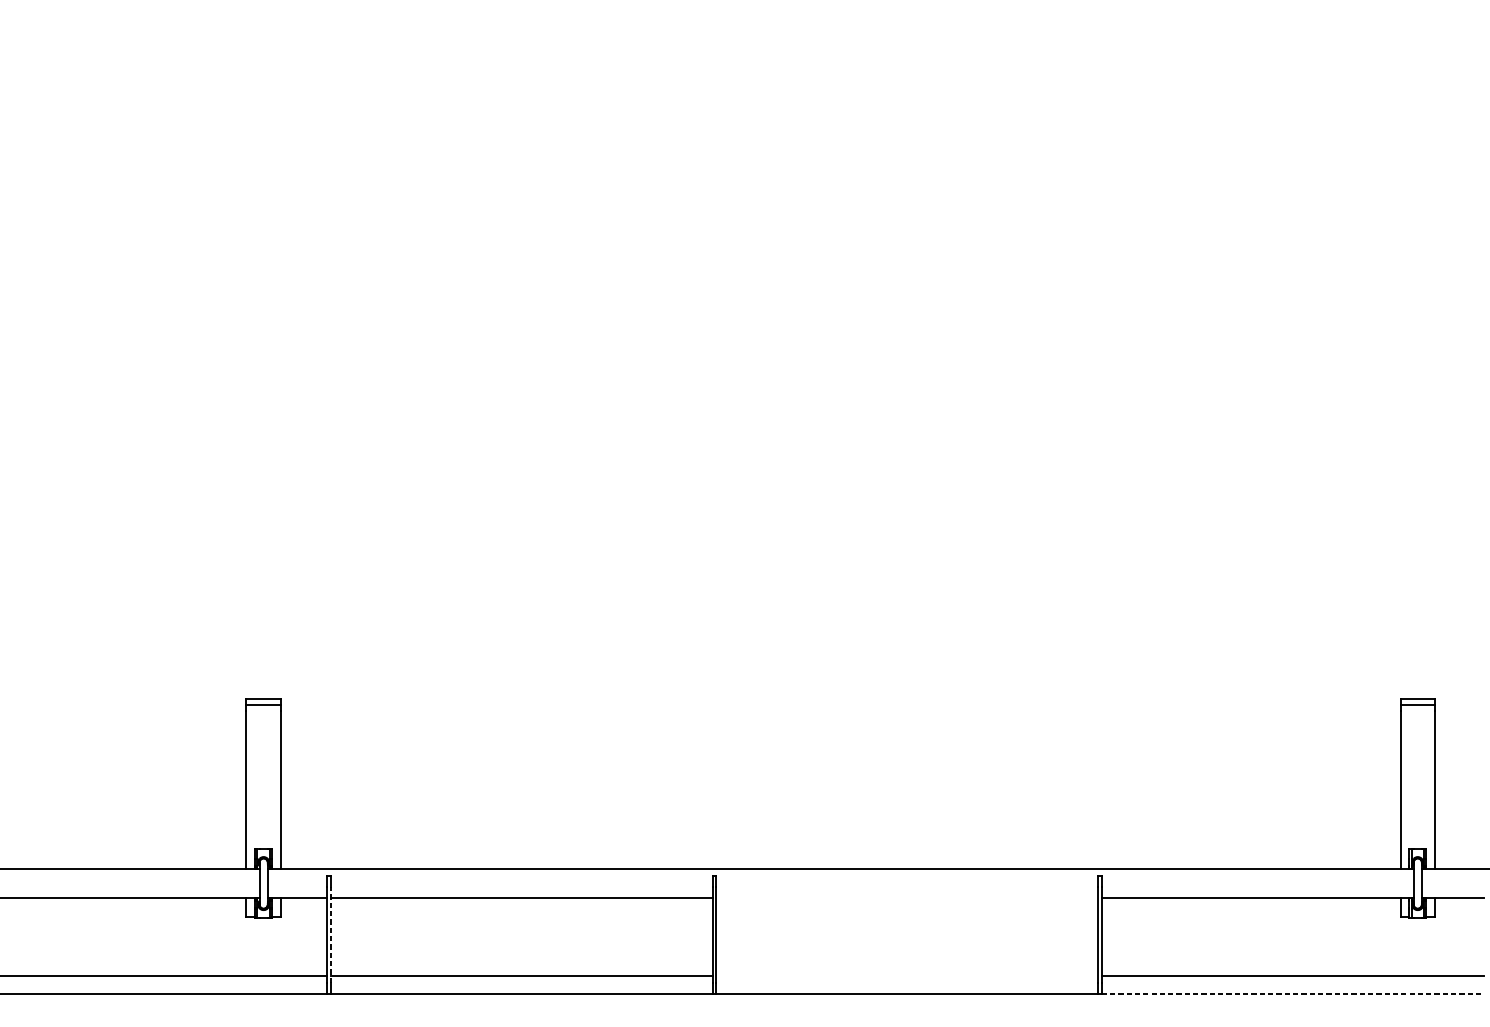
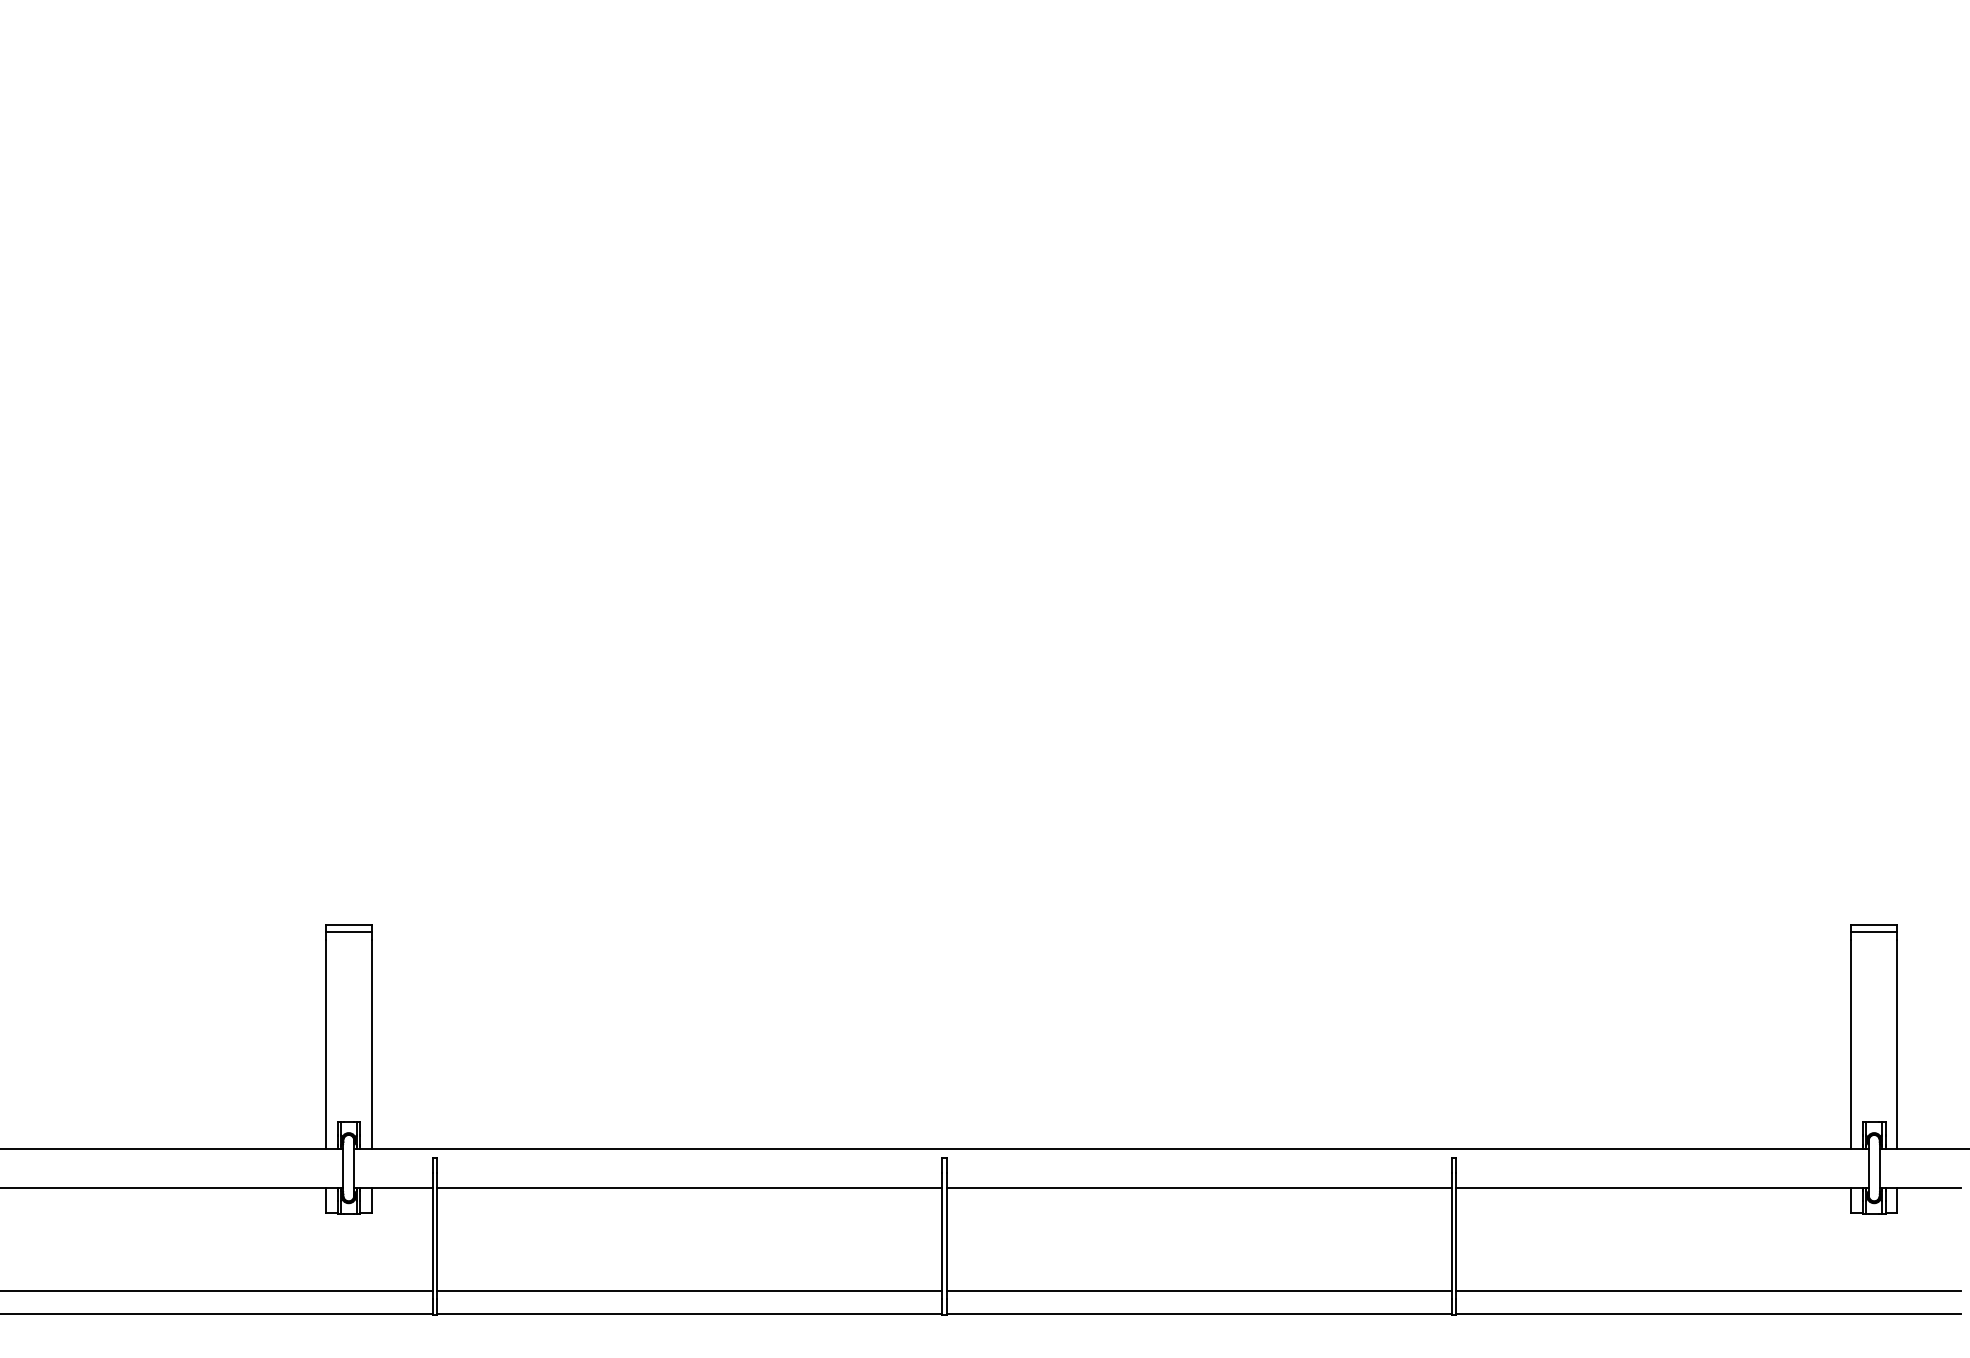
line: (906, 898) -> (1198, 1187), added
line: (330, 934) -> (437, 1235), dashed -> solid
line: (906, 976) -> (1198, 1290), added
line: (1293, 993) -> (1709, 1313), dashed -> solid

